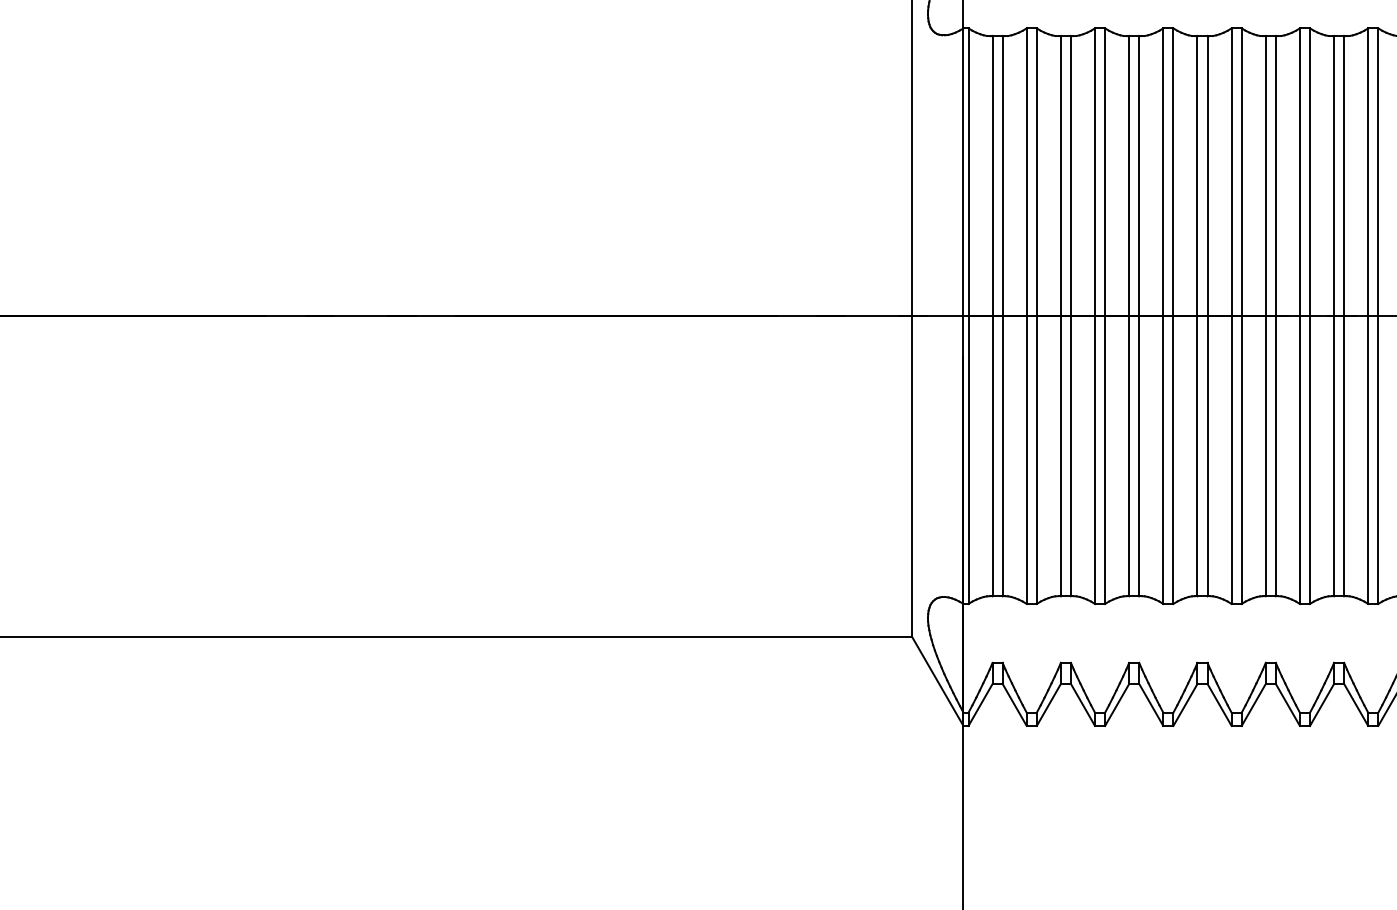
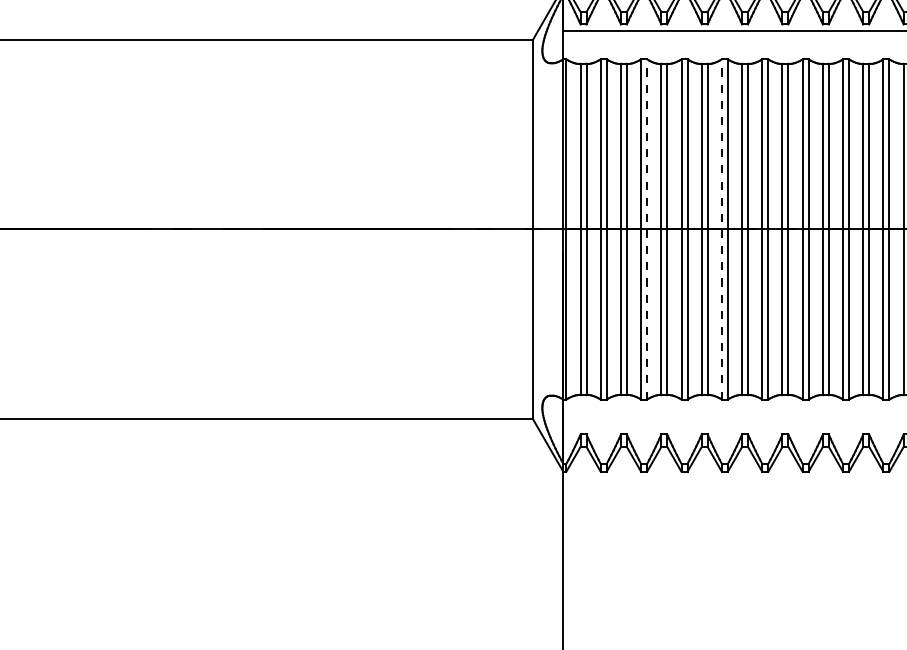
line: (1105, 314) -> (647, 228), solid -> dashed
line: (1230, 314) -> (721, 228), solid -> dashed

